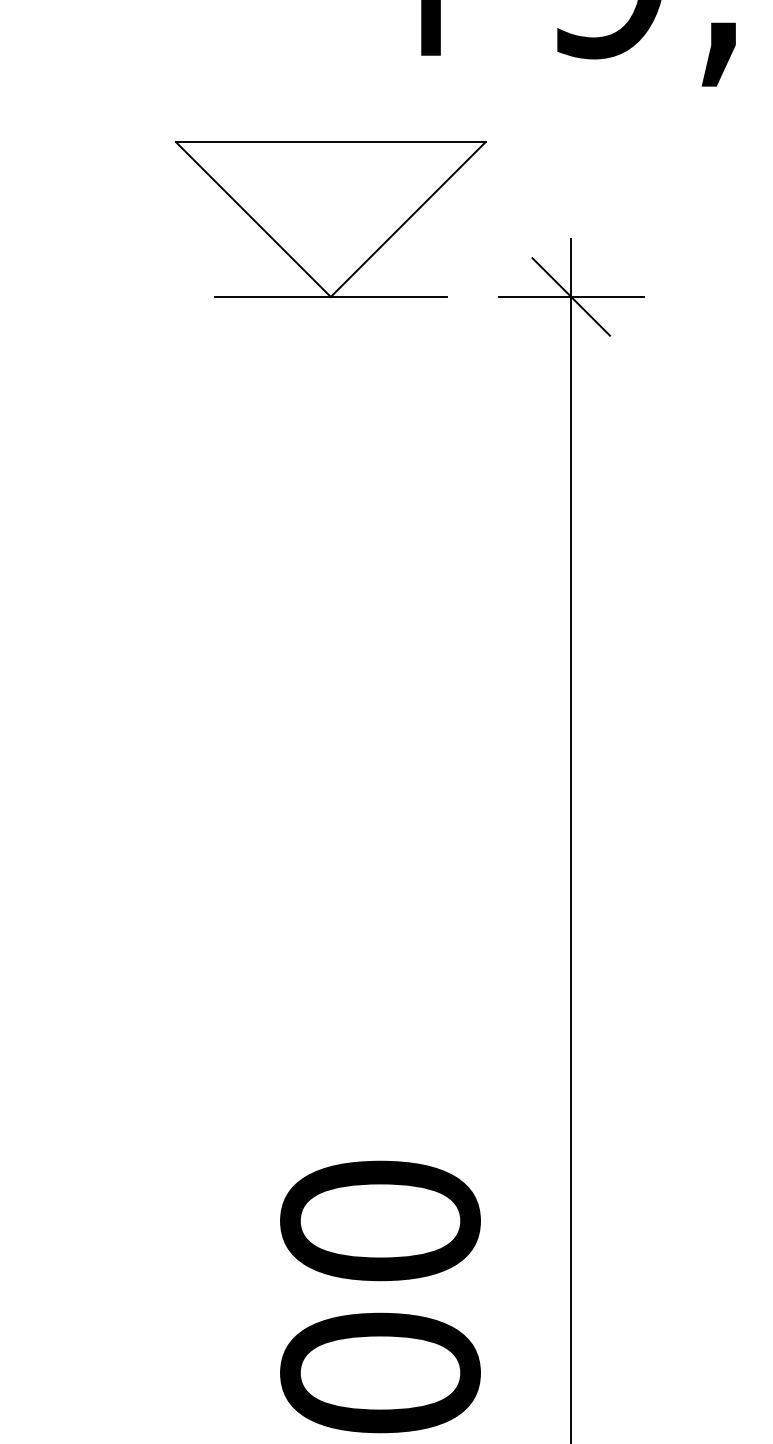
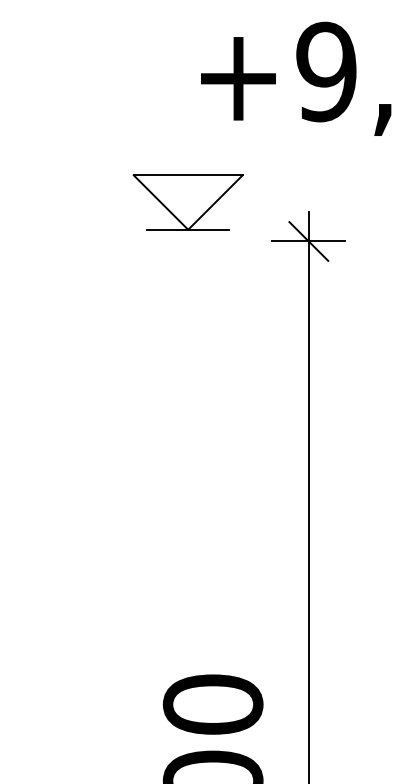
part: (329, 219) -> (187, 202), size x0.7

